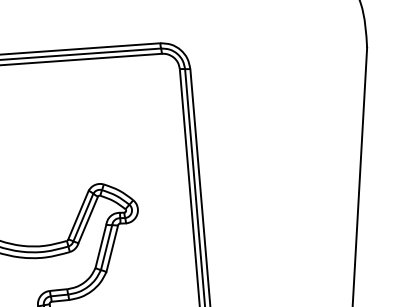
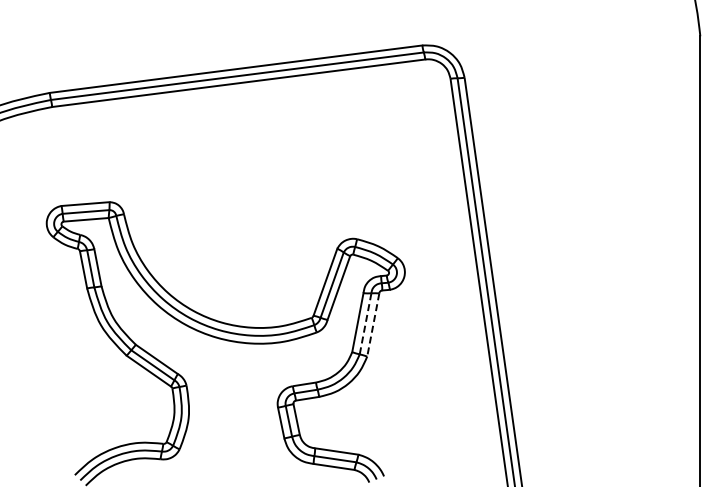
line: (106, 248) -> (365, 324), solid -> dashed
line: (112, 249) -> (373, 325), solid -> dashed

